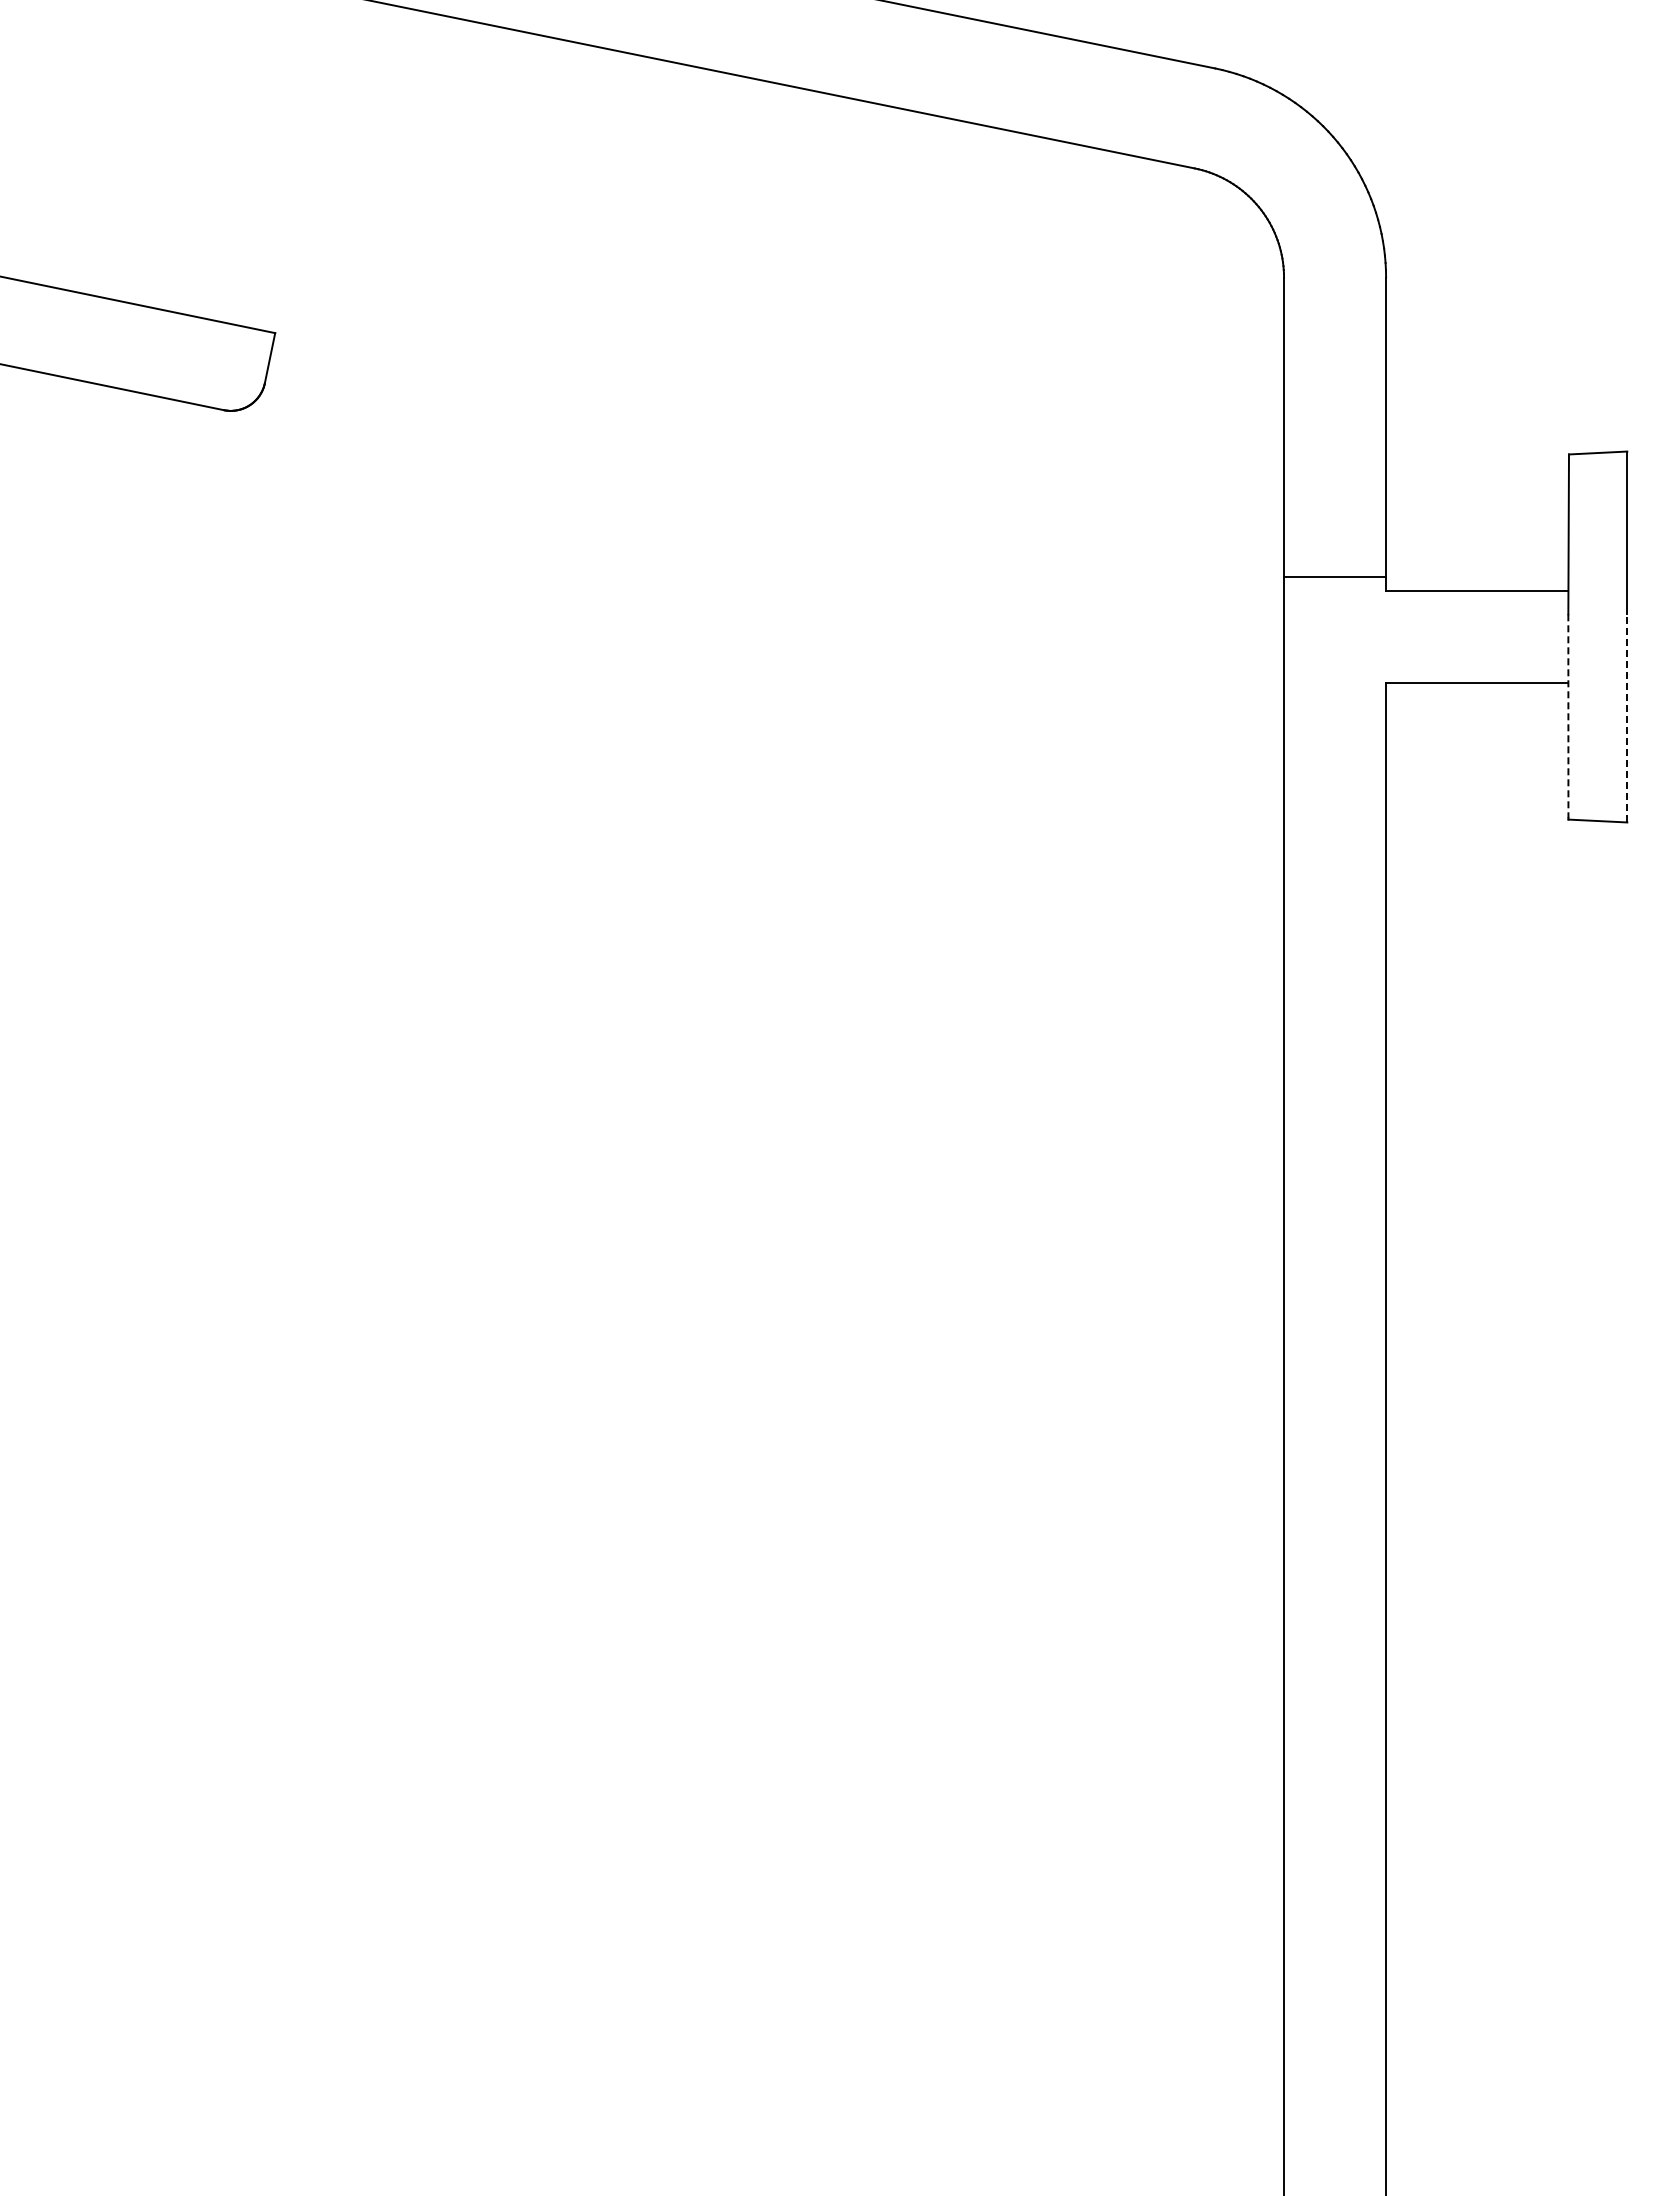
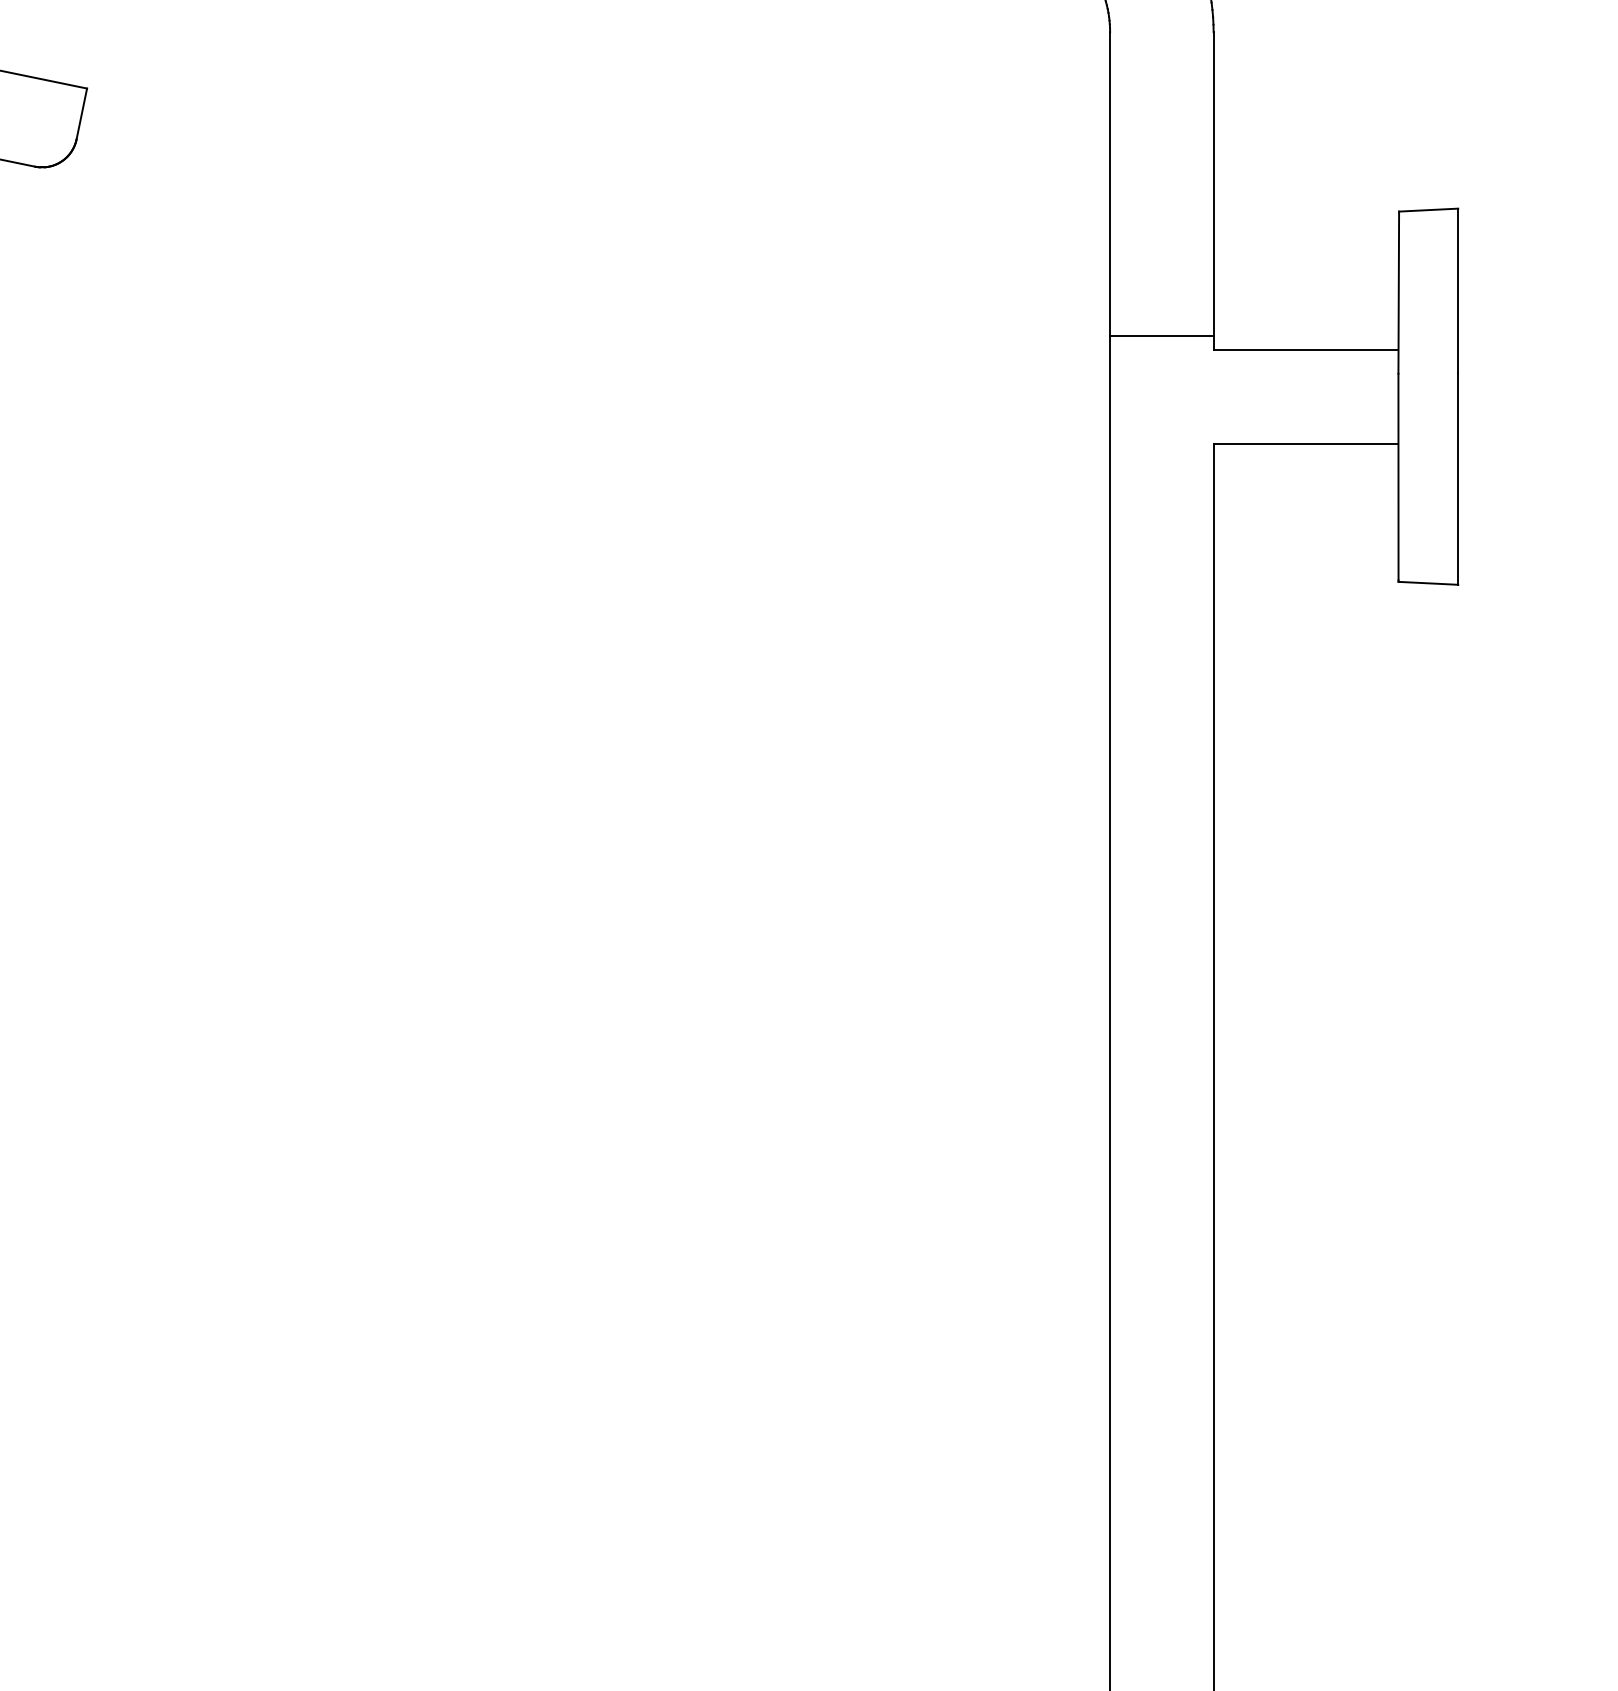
line: (1568, 716) -> (1398, 477), dashed -> solid
line: (1627, 717) -> (1458, 478), dashed -> solid

